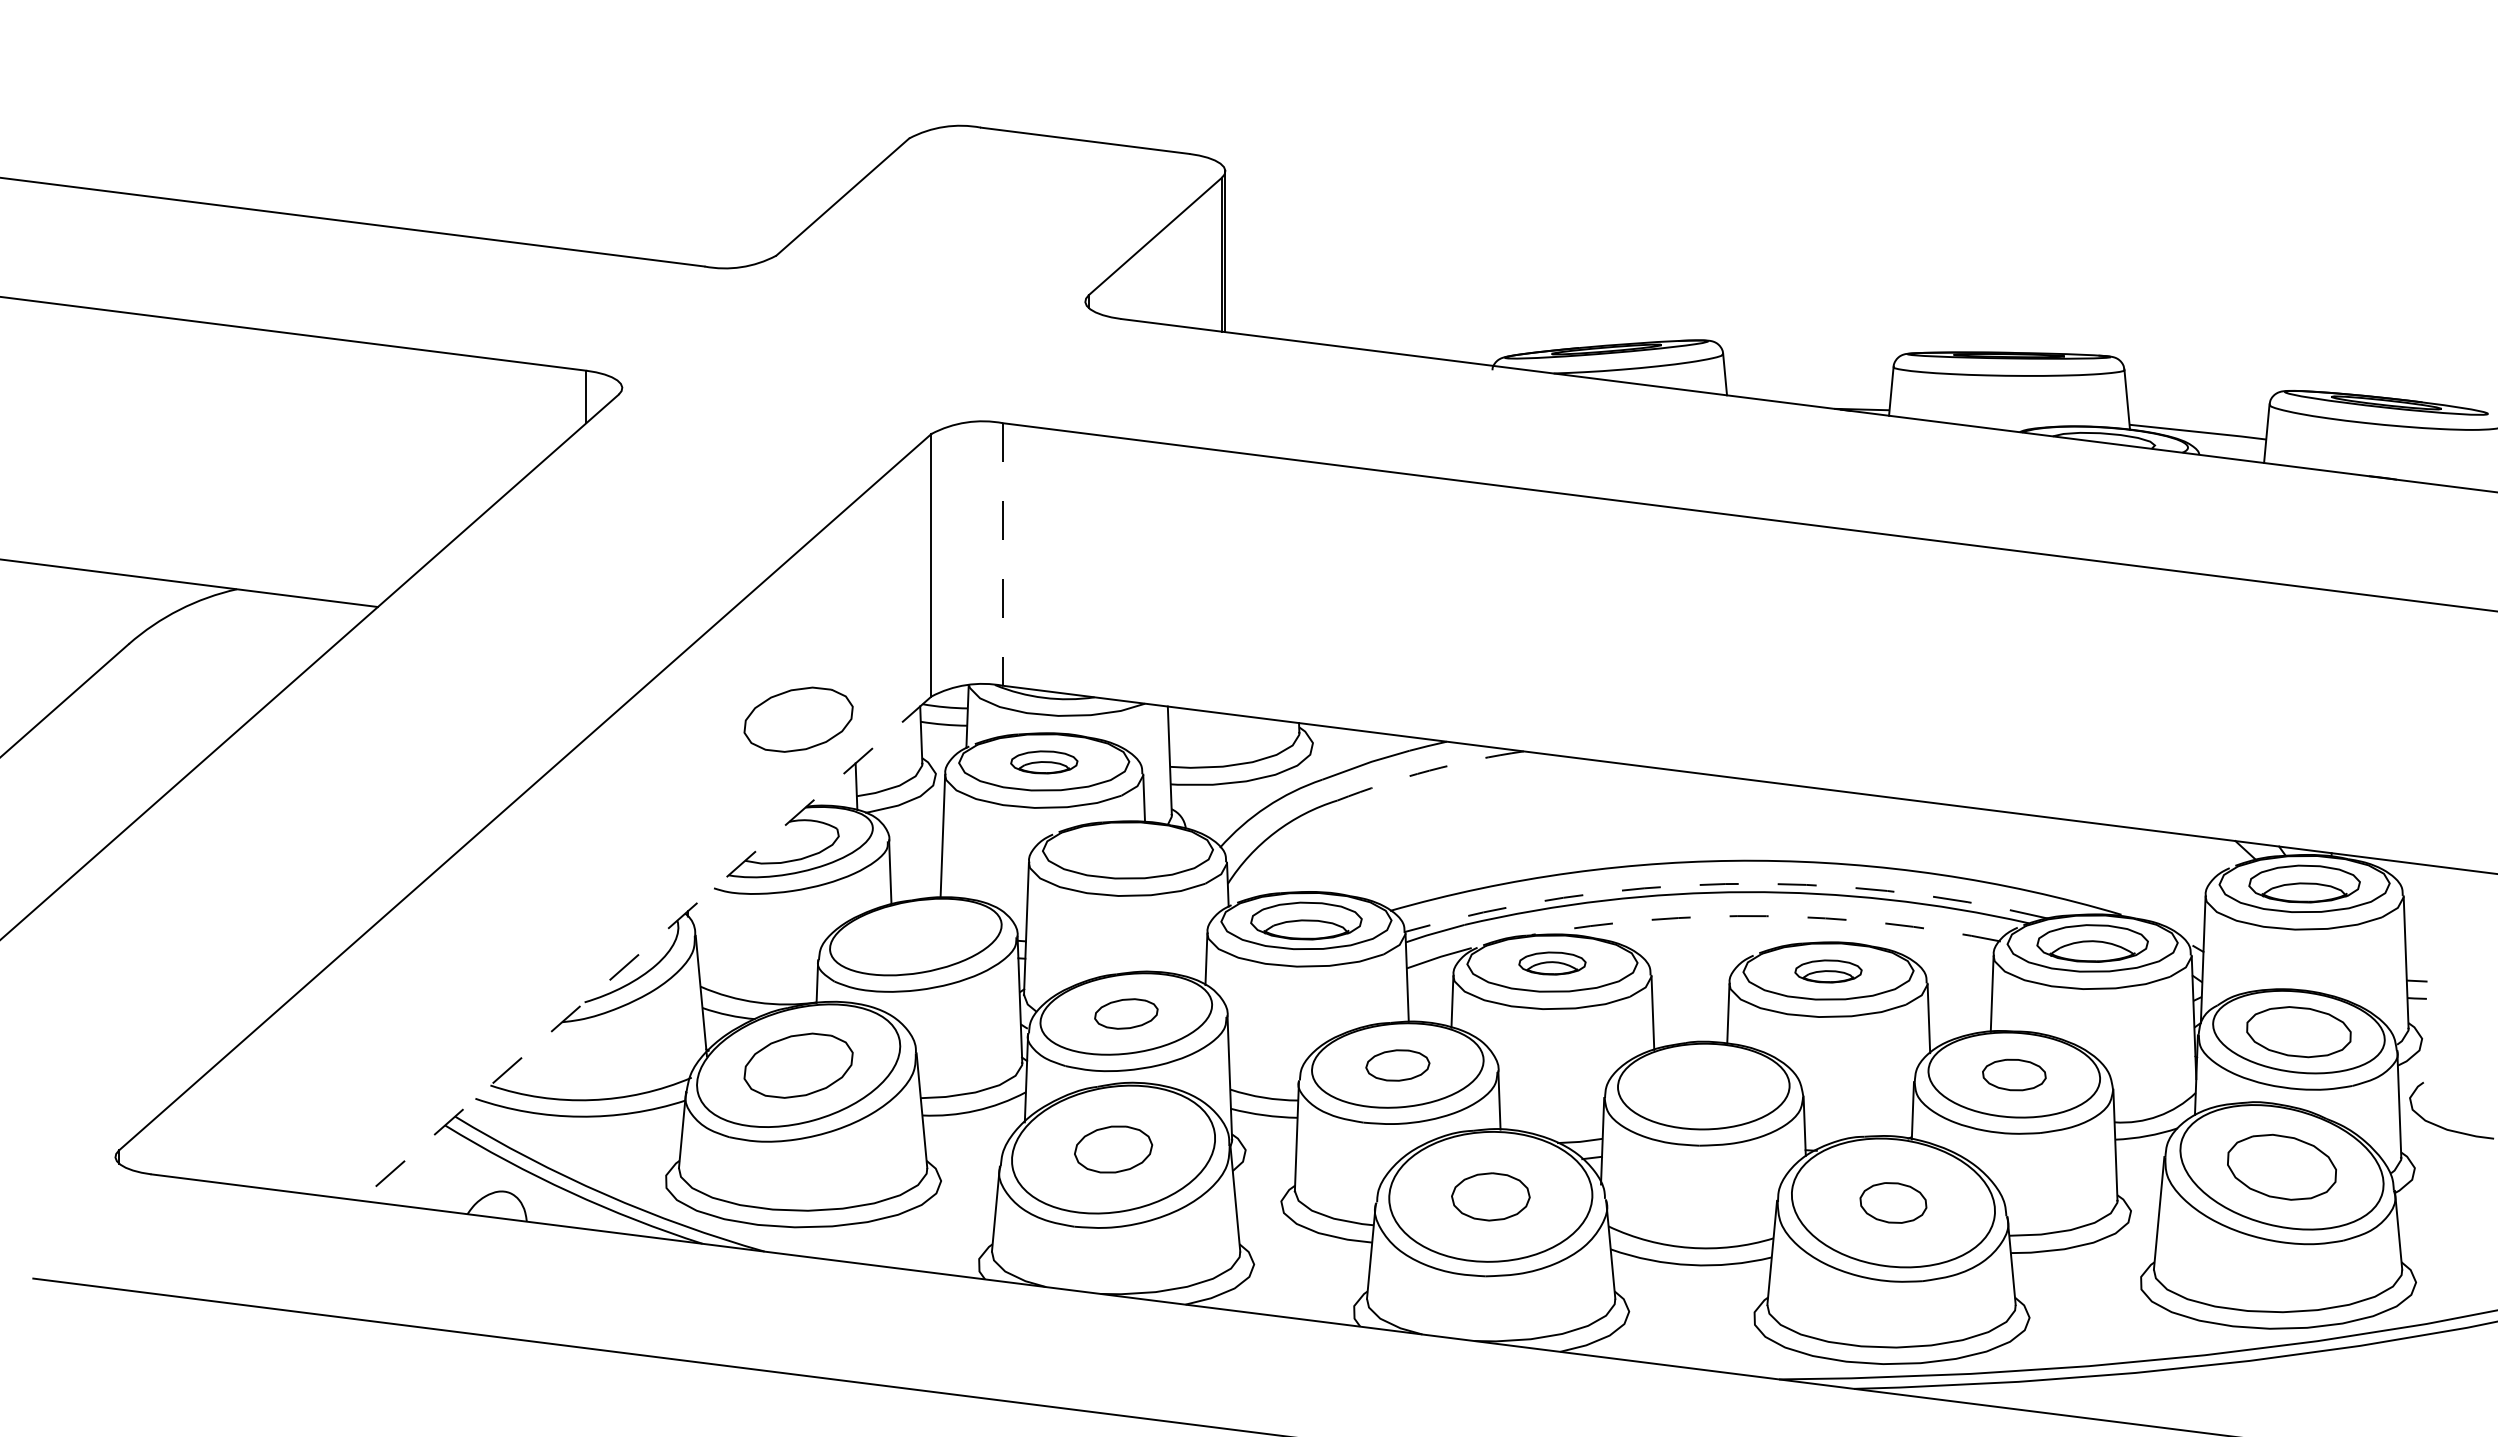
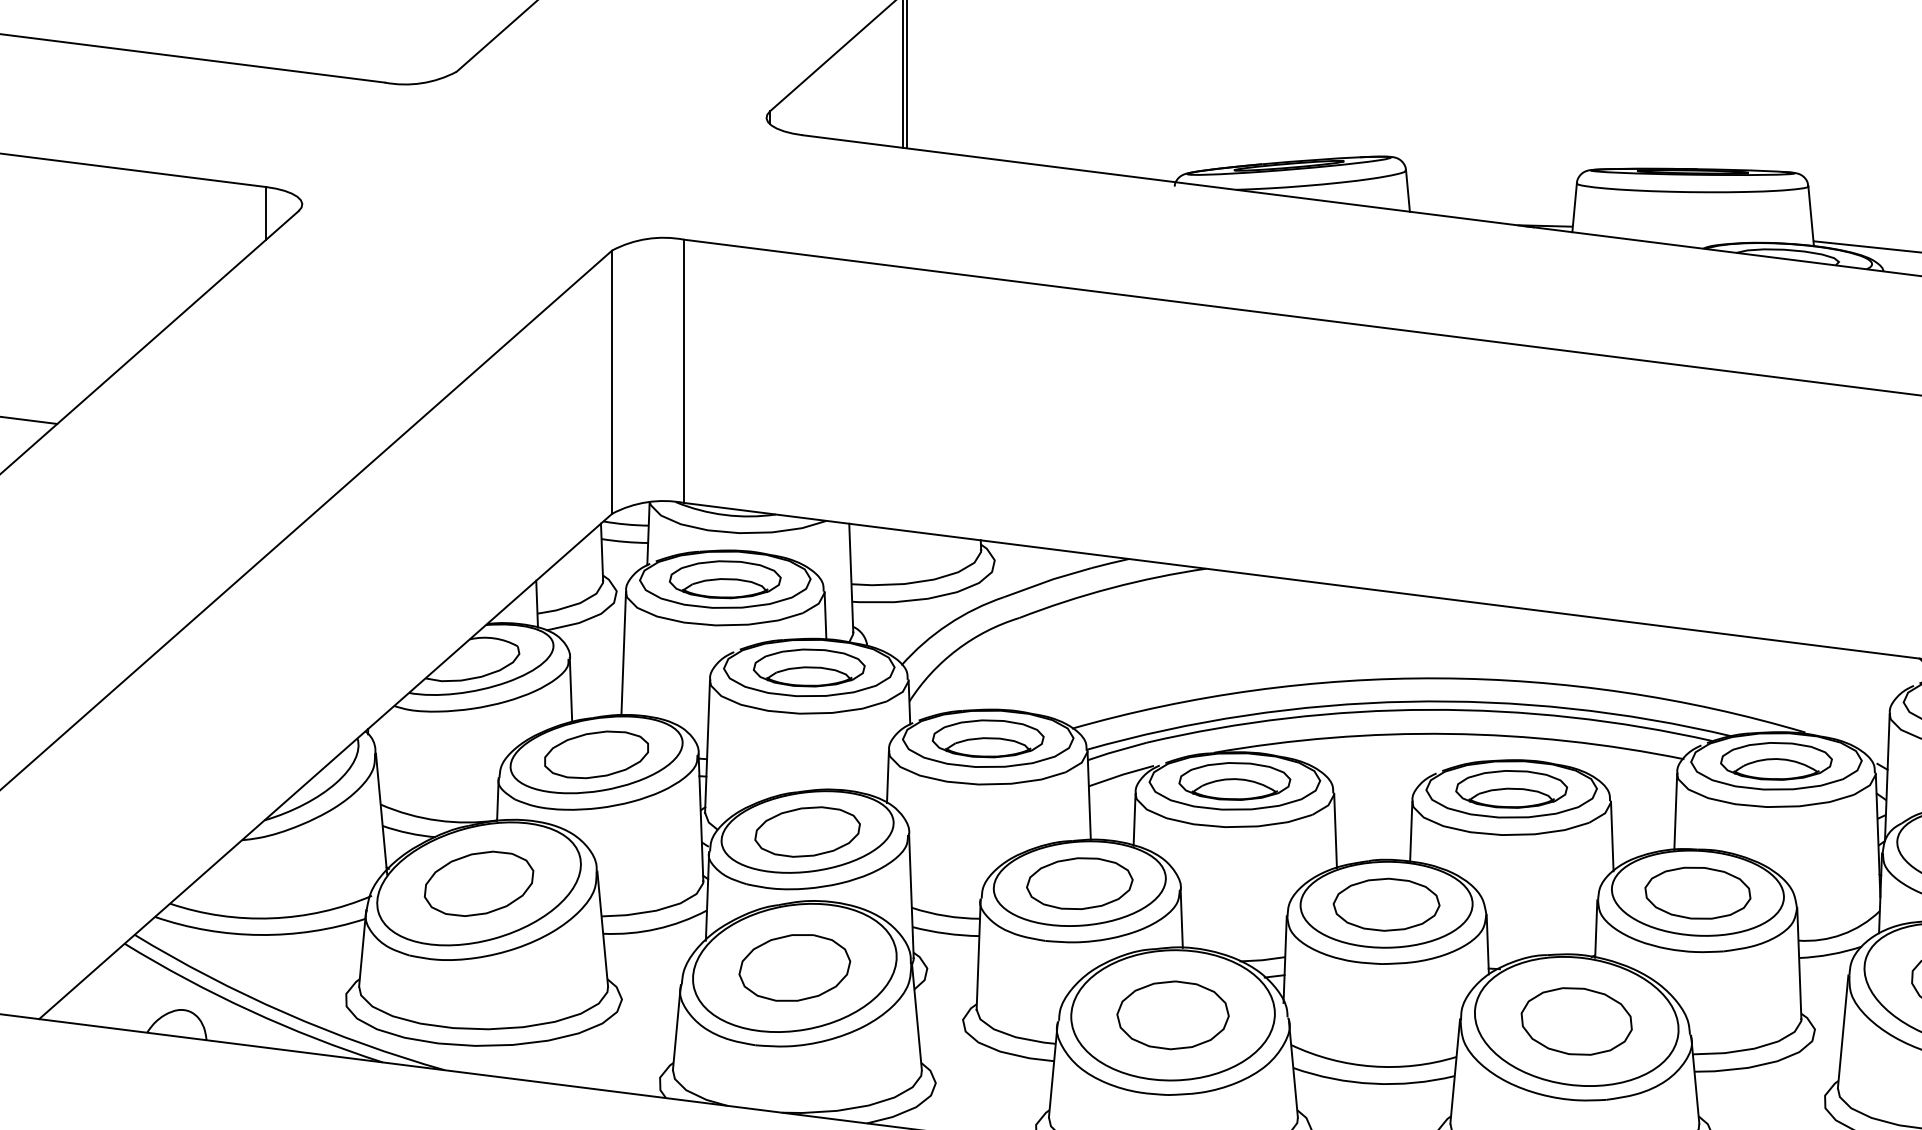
line: (1003, 555) -> (684, 372), dashed -> solid
part: (798, 719) -> (478, 536), removed
part: (1044, 762) -> (725, 579), size x1.67
arc: (1429, 770) -> (1111, 587), dashed -> solid
part: (1127, 850) -> (808, 668), added
arc: (1725, 884) -> (1408, 702), dashed -> solid
arc: (1766, 916) -> (1449, 734), dashed -> solid
part: (915, 936) -> (596, 754), added
line: (645, 948) -> (325, 766), dashed -> solid
part: (1552, 963) -> (1234, 781), size x1.67
part: (1828, 971) -> (1511, 789), size x1.67
part: (1126, 1013) -> (807, 831), size x1.67
part: (1397, 1065) -> (1079, 883), size x1.67
part: (2014, 1074) -> (1698, 892), size x1.67
part: (1703, 1086) -> (1386, 904), added
part: (1113, 1149) -> (794, 967), size x1.43
part: (1490, 1196) -> (1172, 1014), size x1.43
part: (1893, 1202) -> (1576, 1021), size x1.67

